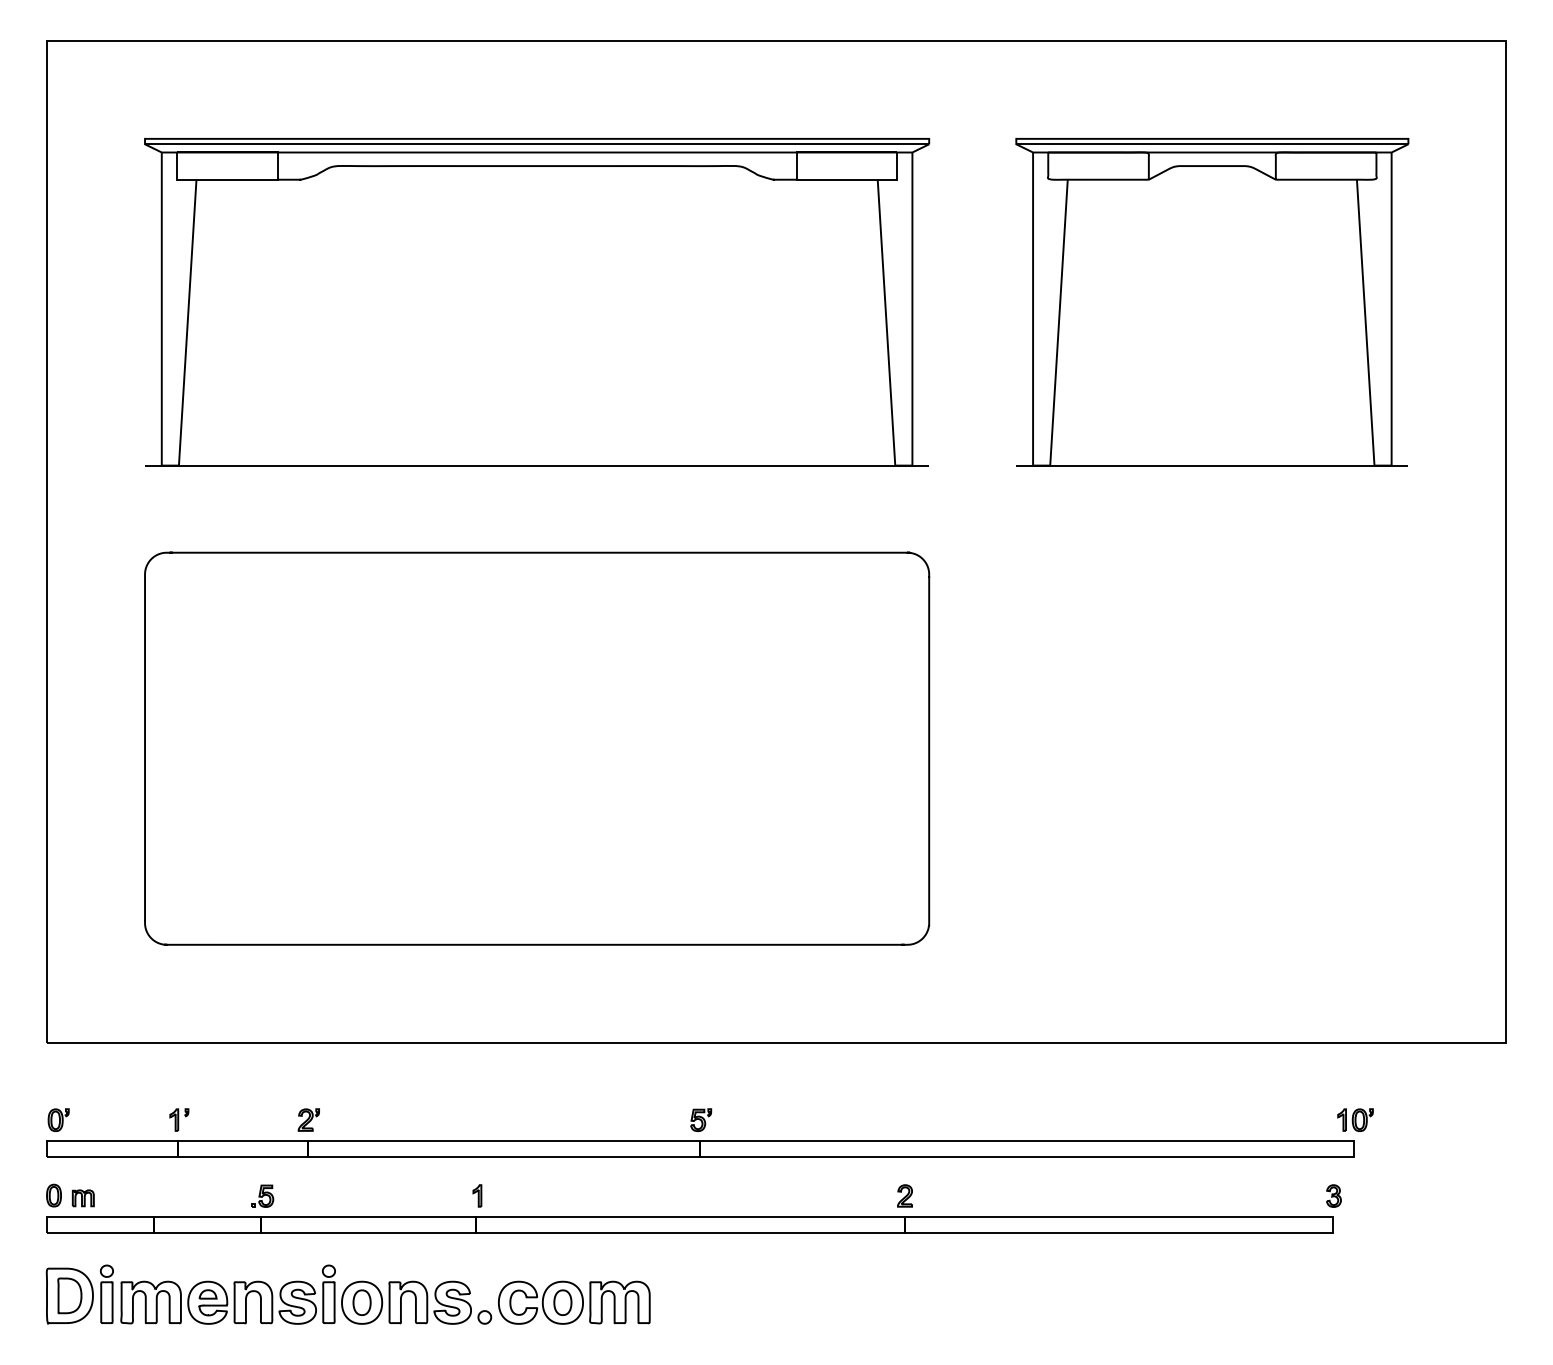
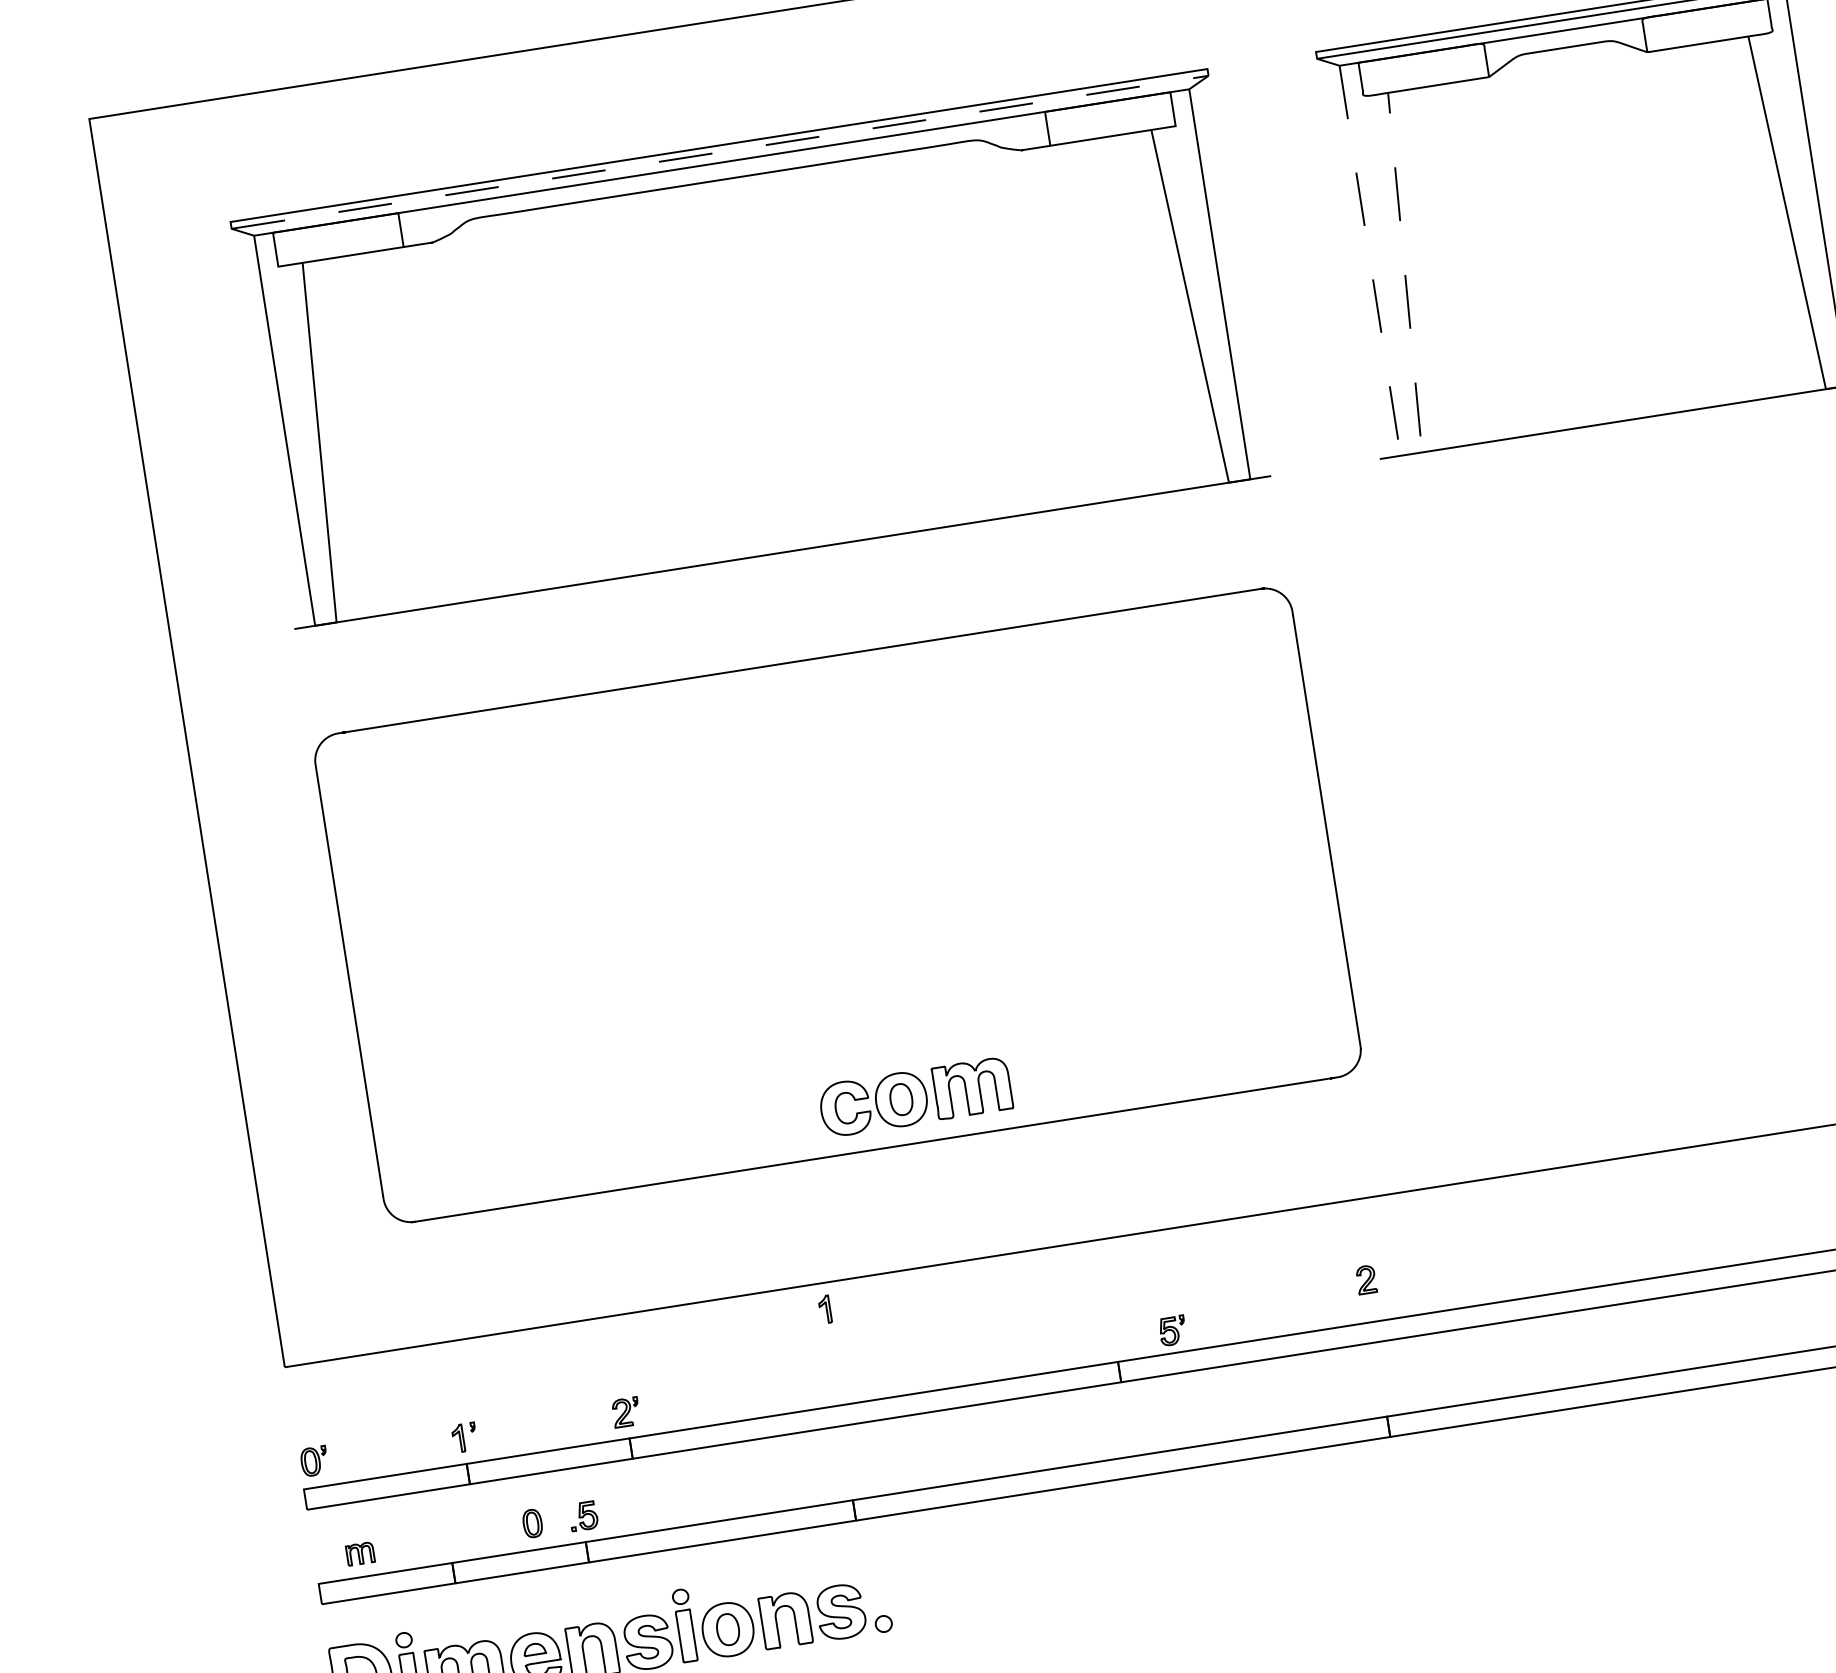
line: (537, 144) -> (720, 152), solid -> dashed
line: (1033, 462) -> (1400, 451), solid -> dashed
part: (701, 1119) -> (1173, 1329), moved
part: (53, 1195) -> (531, 1523), moved
part: (477, 1195) -> (825, 1309), moved
part: (904, 1195) -> (1365, 1279), moved
part: (574, 1302) -> (915, 1097), moved

